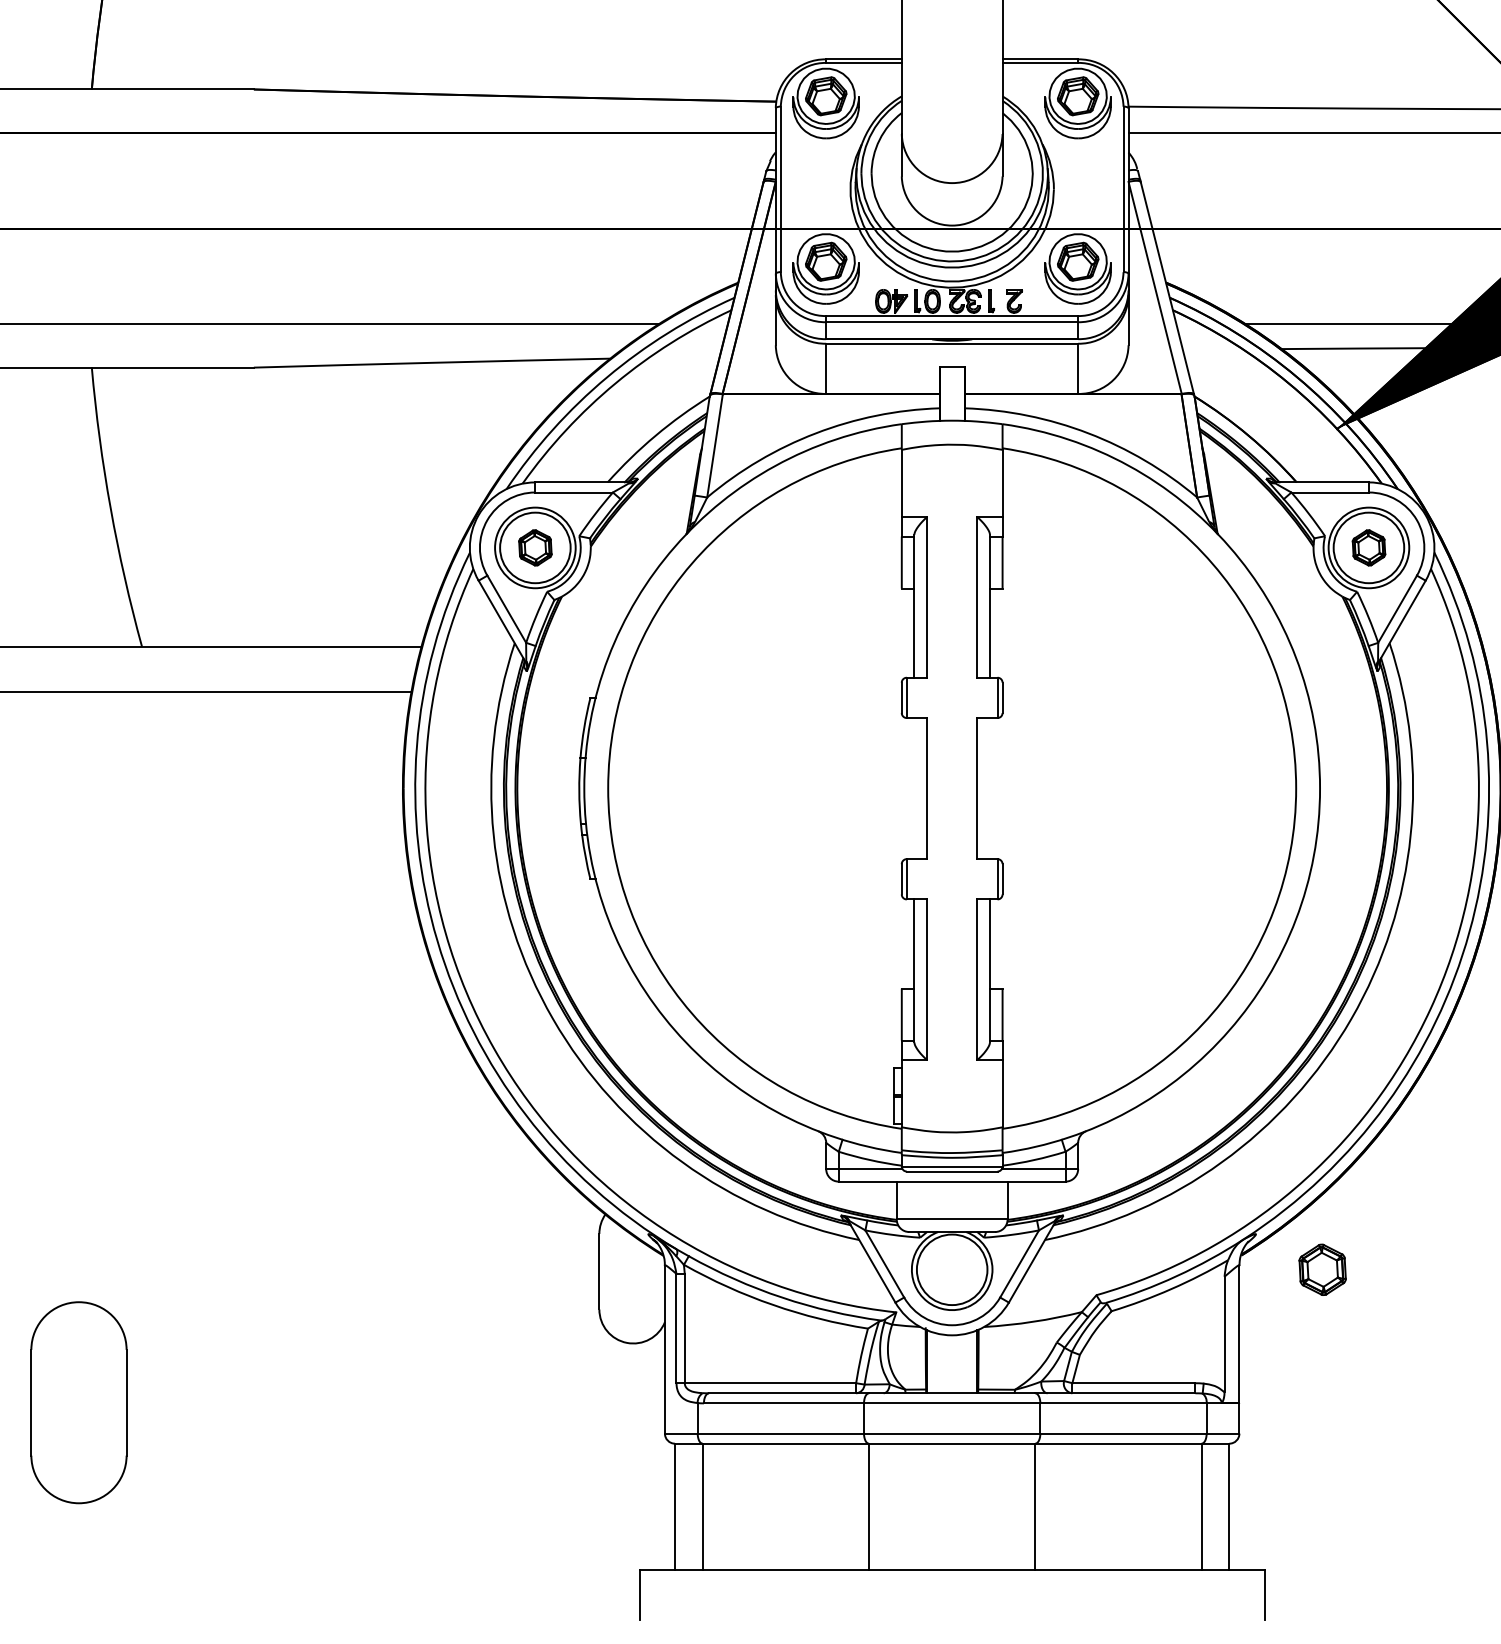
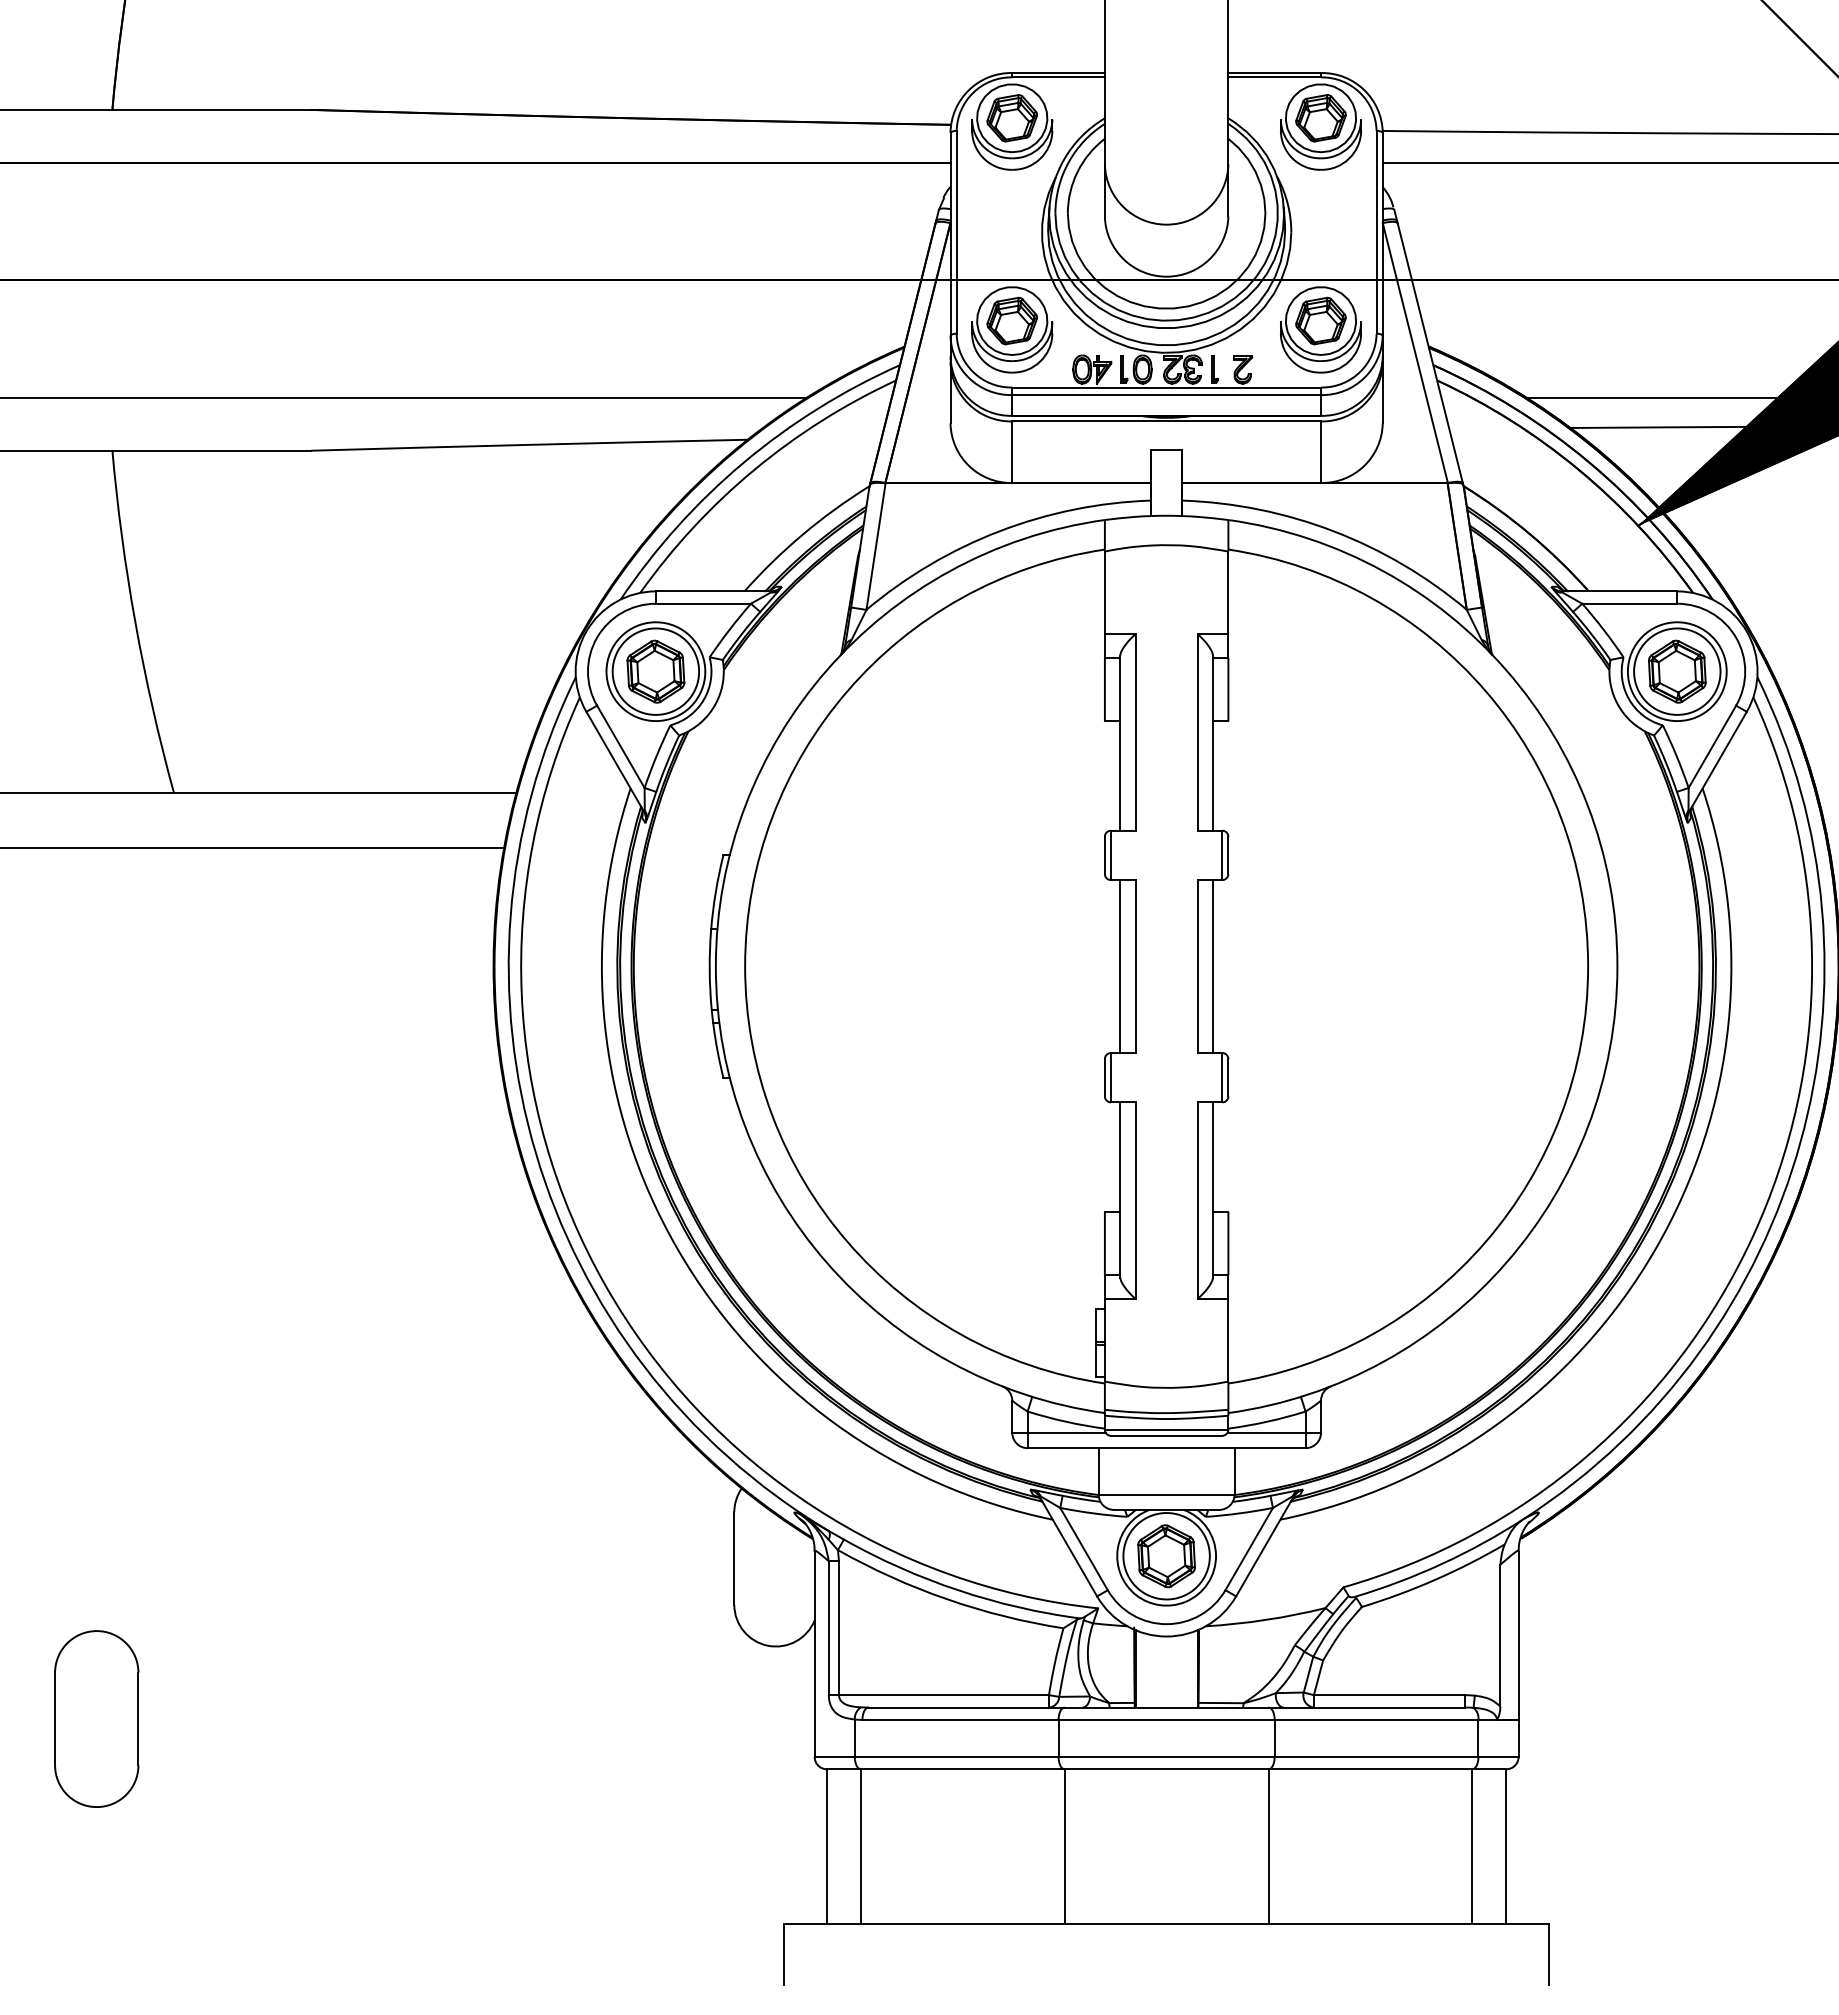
part: (535, 547) -> (655, 671), size x1.43
part: (1369, 547) -> (1677, 671), size x1.43
line: (914, 788) -> (1120, 966), added
line: (989, 788) -> (1212, 966), added
part: (1322, 1270) -> (1166, 1556), moved
part: (78, 1402) -> (96, 1718), size x0.71

